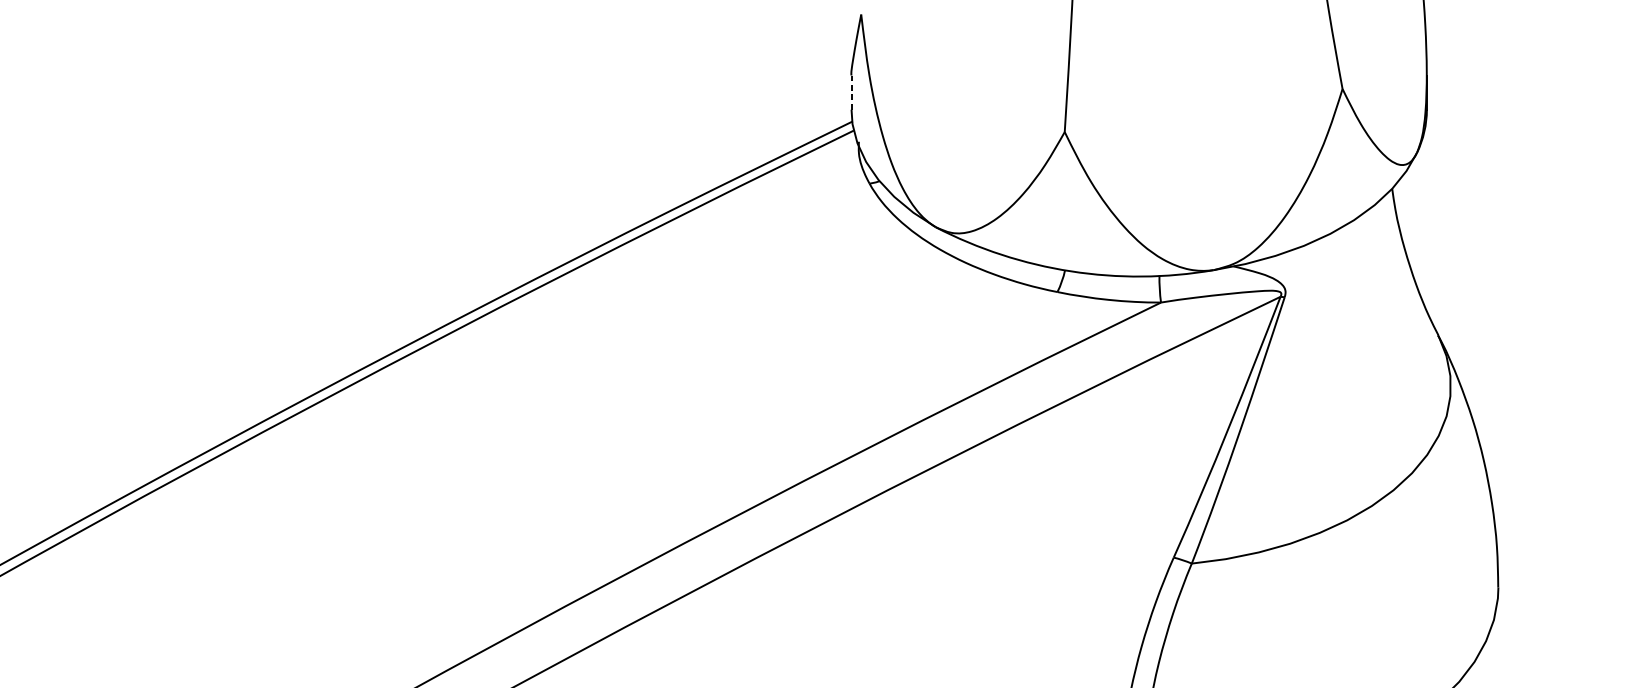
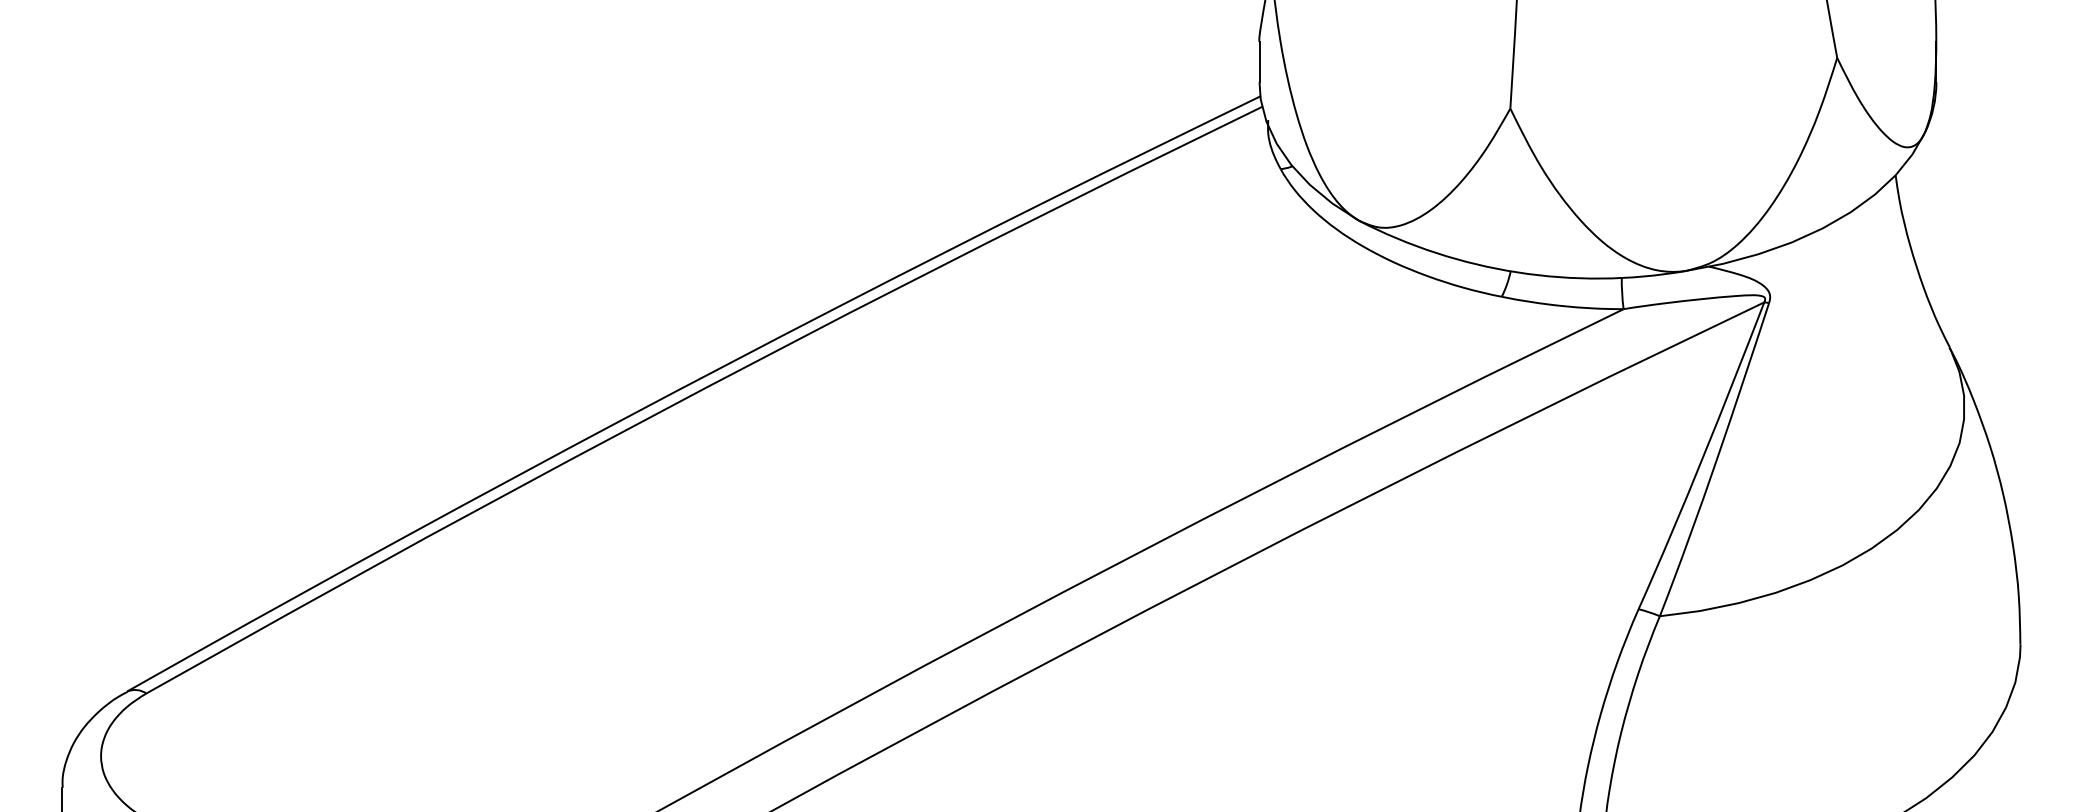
line: (851, 92) -> (1259, 62), dashed -> solid

